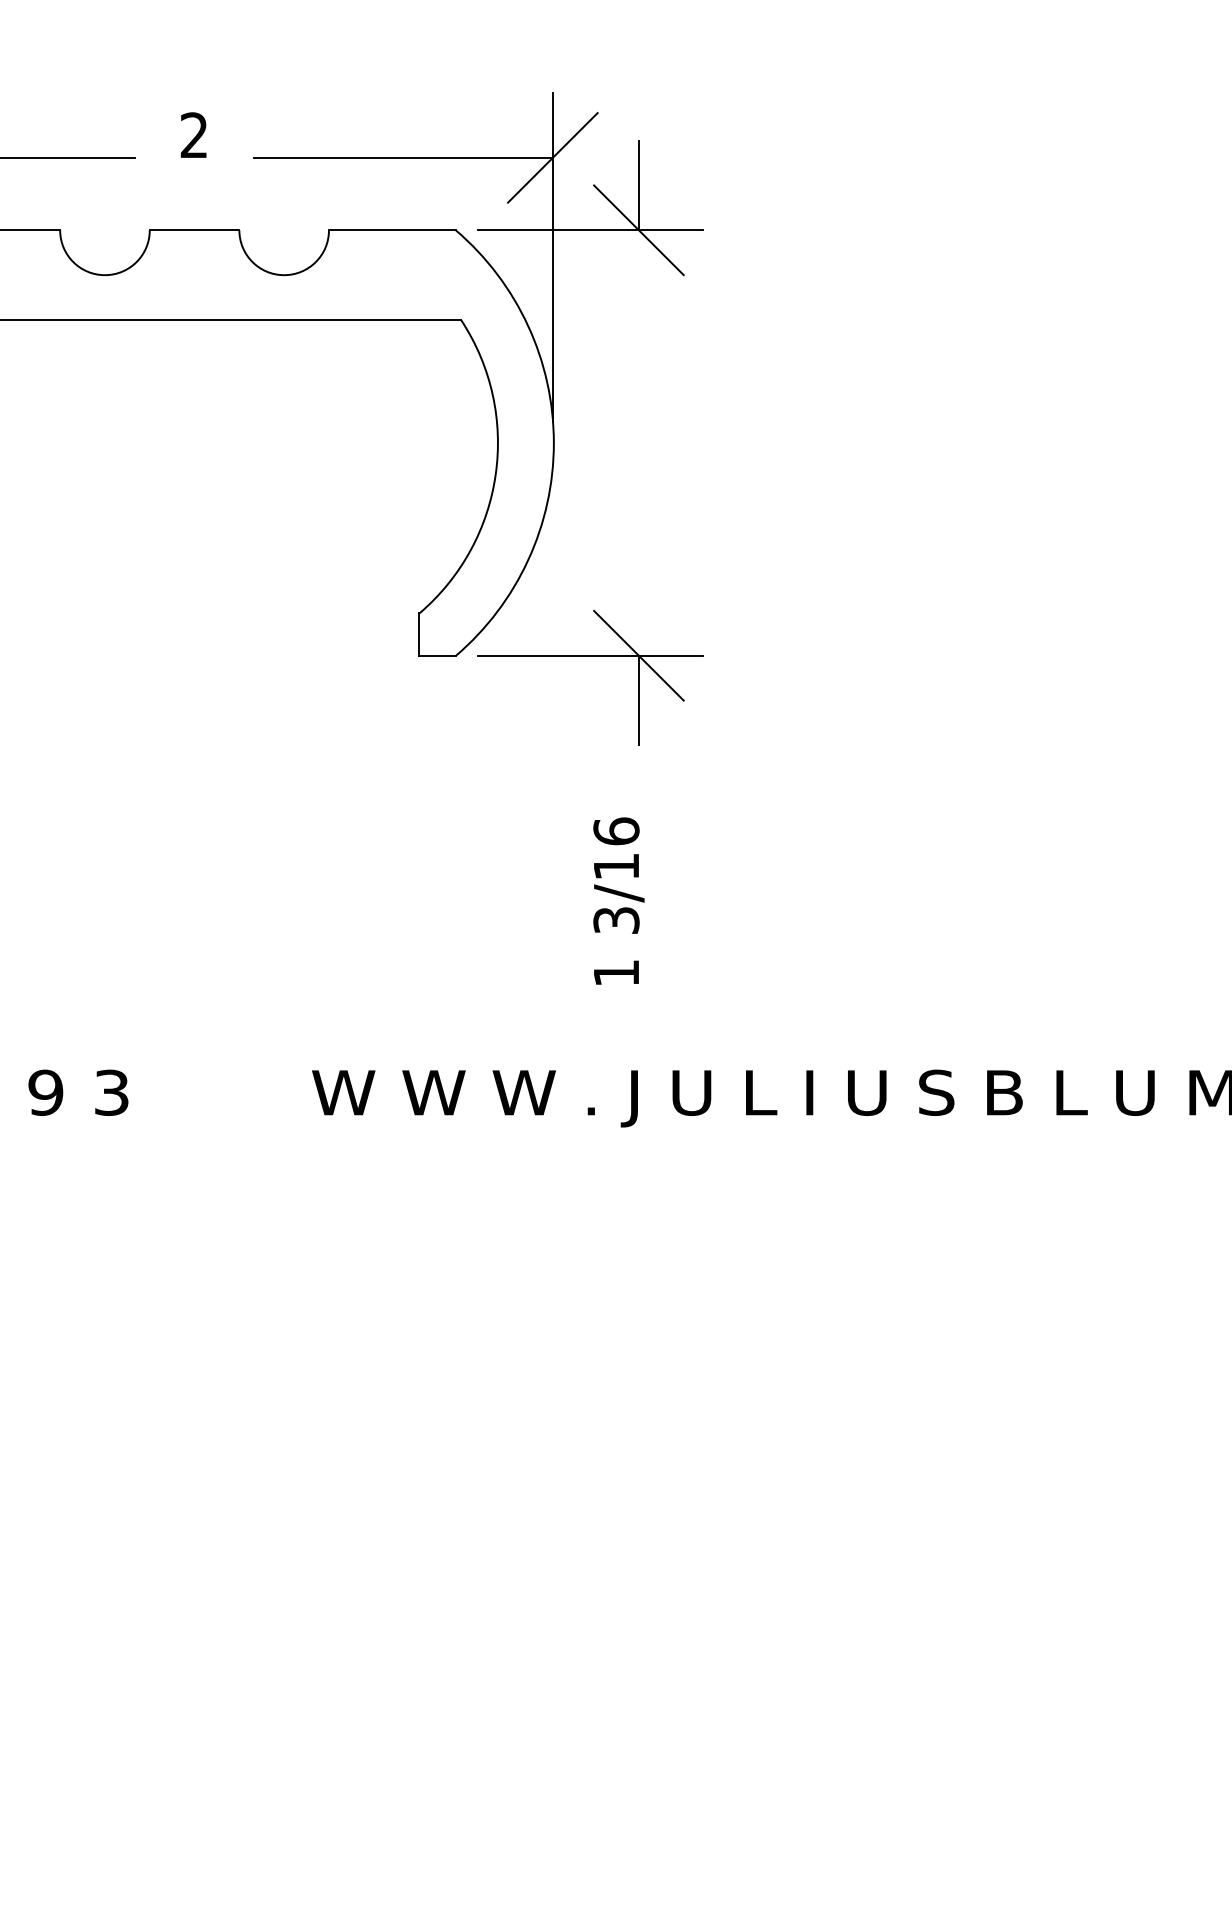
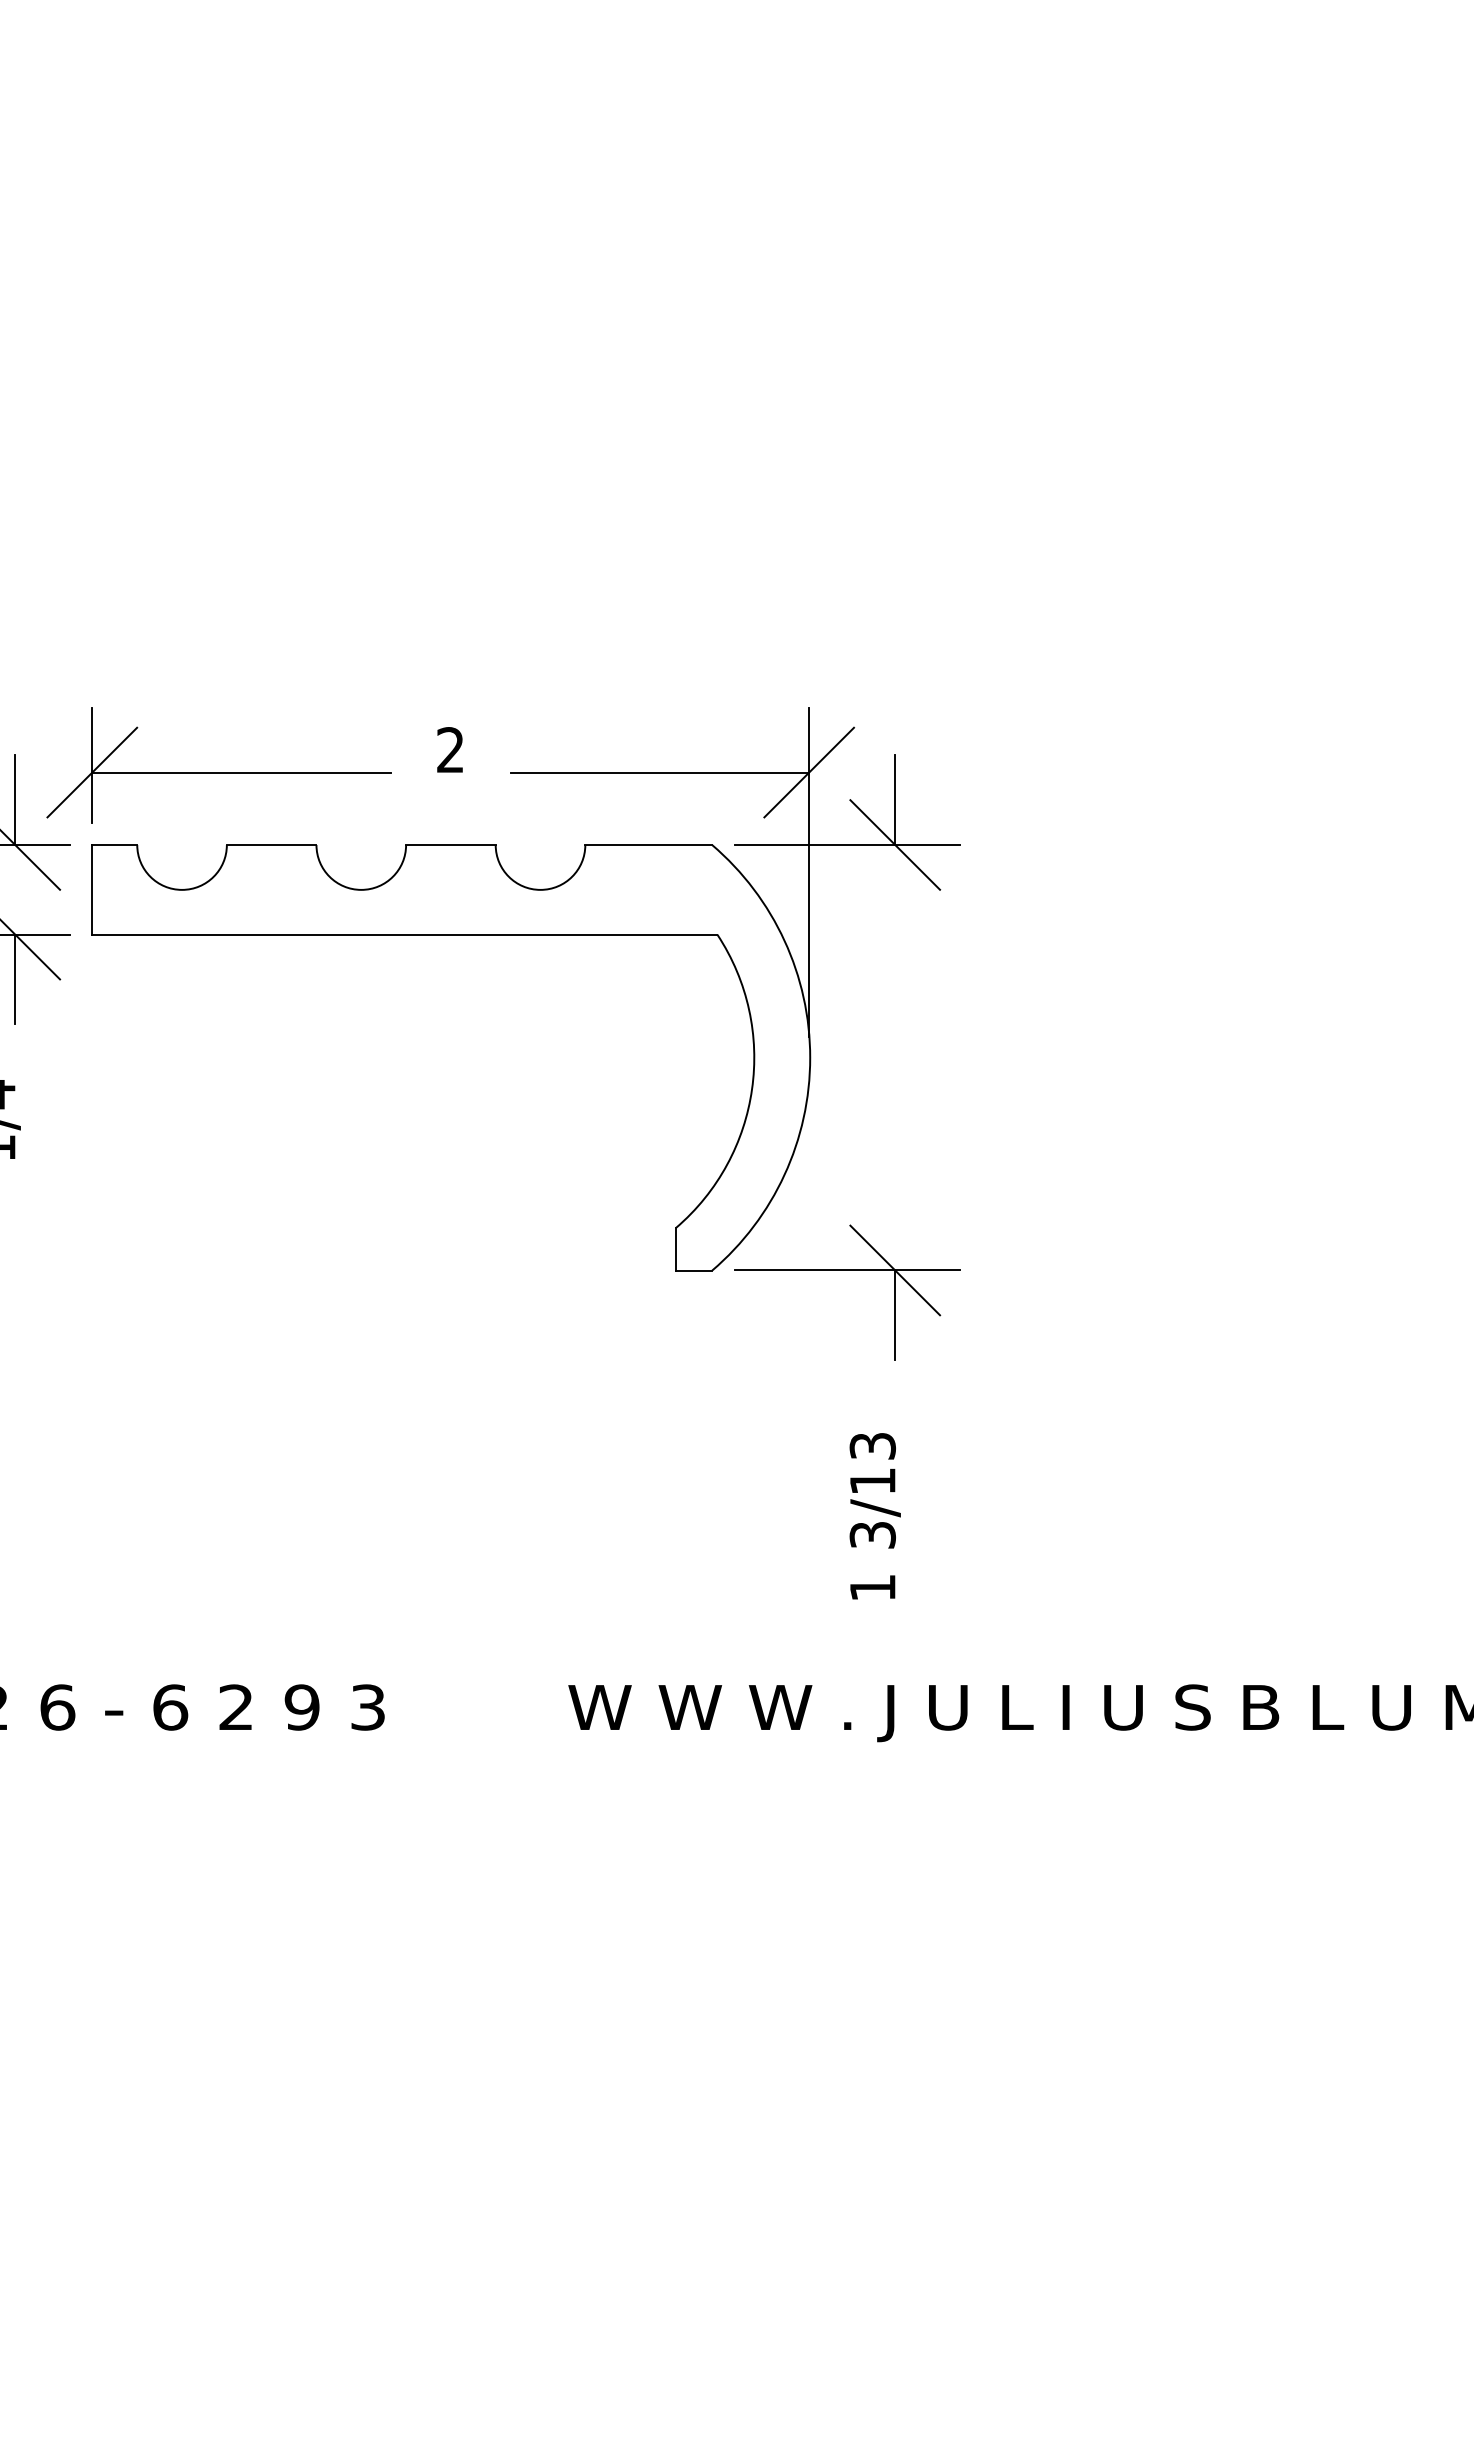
text: (616, 830) -> (872, 1445), 3/16 -> 3/13

